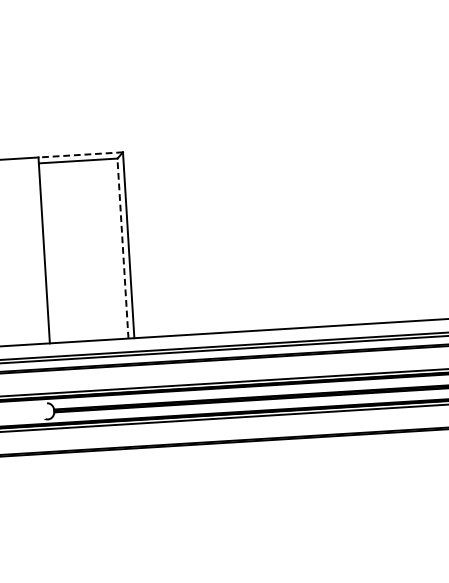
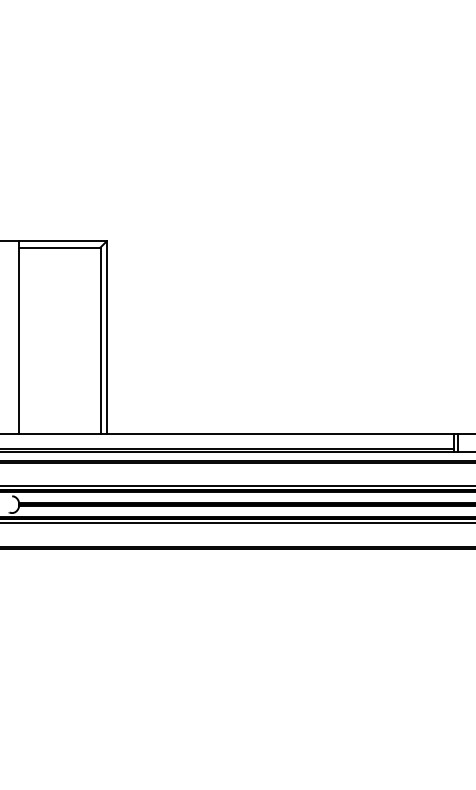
line: (80, 154) -> (62, 241), dashed -> solid
line: (122, 248) -> (100, 340), dashed -> solid

